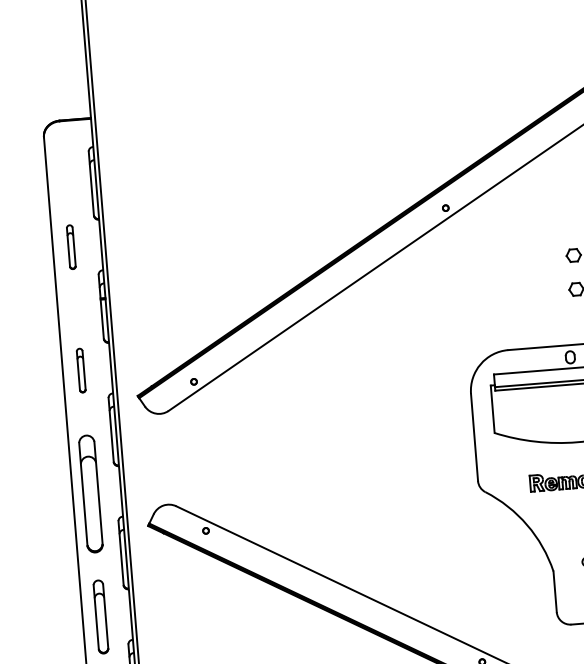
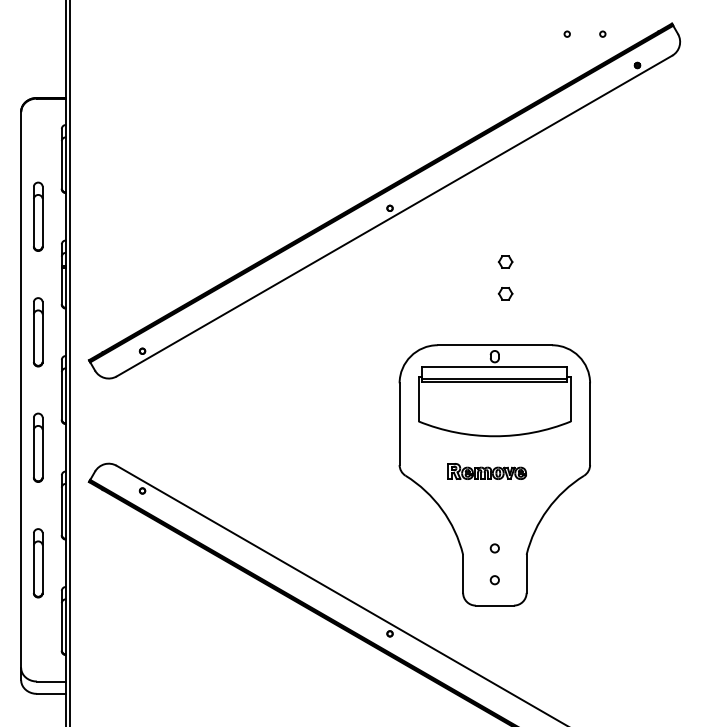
part: (71, 247) -> (38, 216), size x1.67
part: (81, 370) -> (38, 332), size x1.67
part: (91, 493) -> (38, 447), size x0.62

